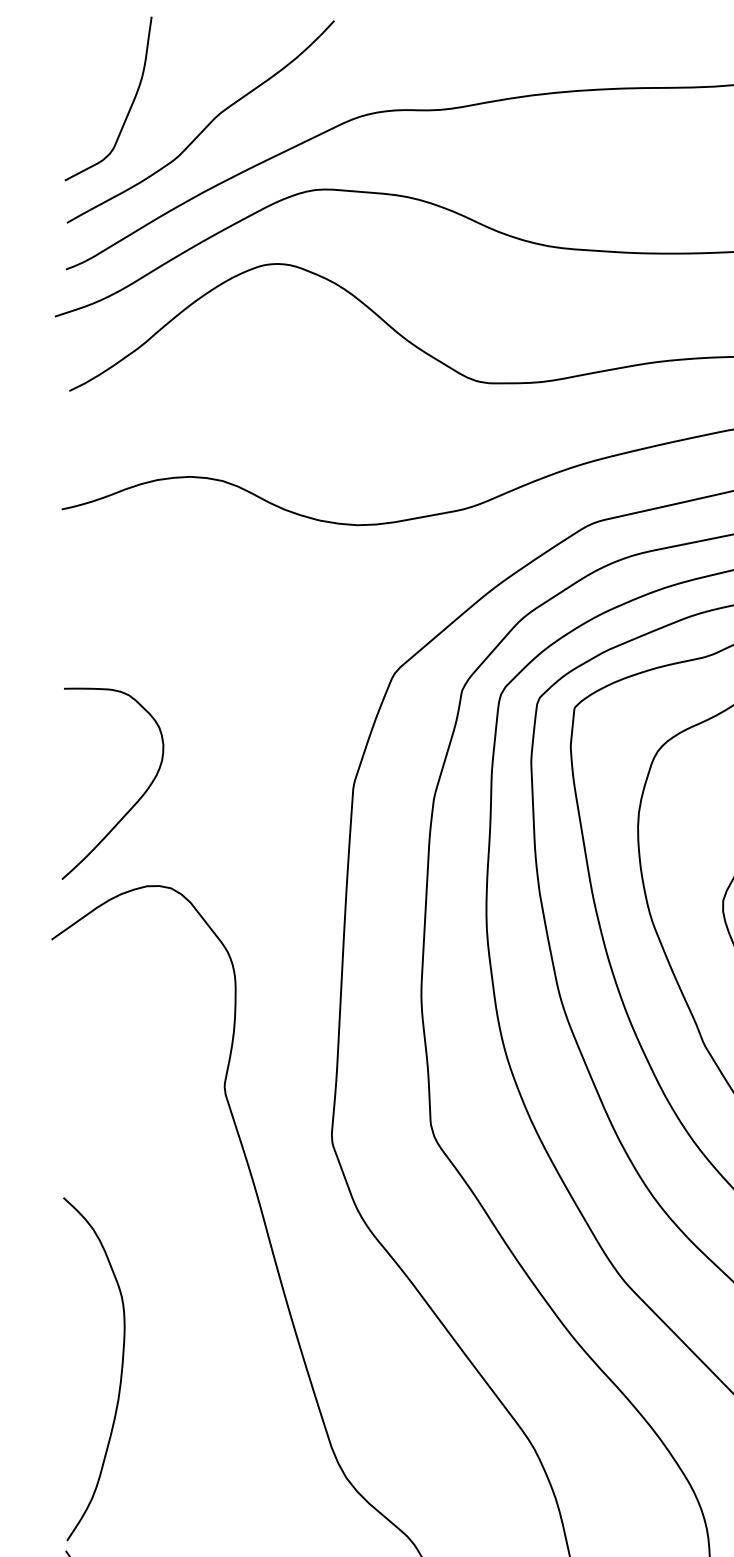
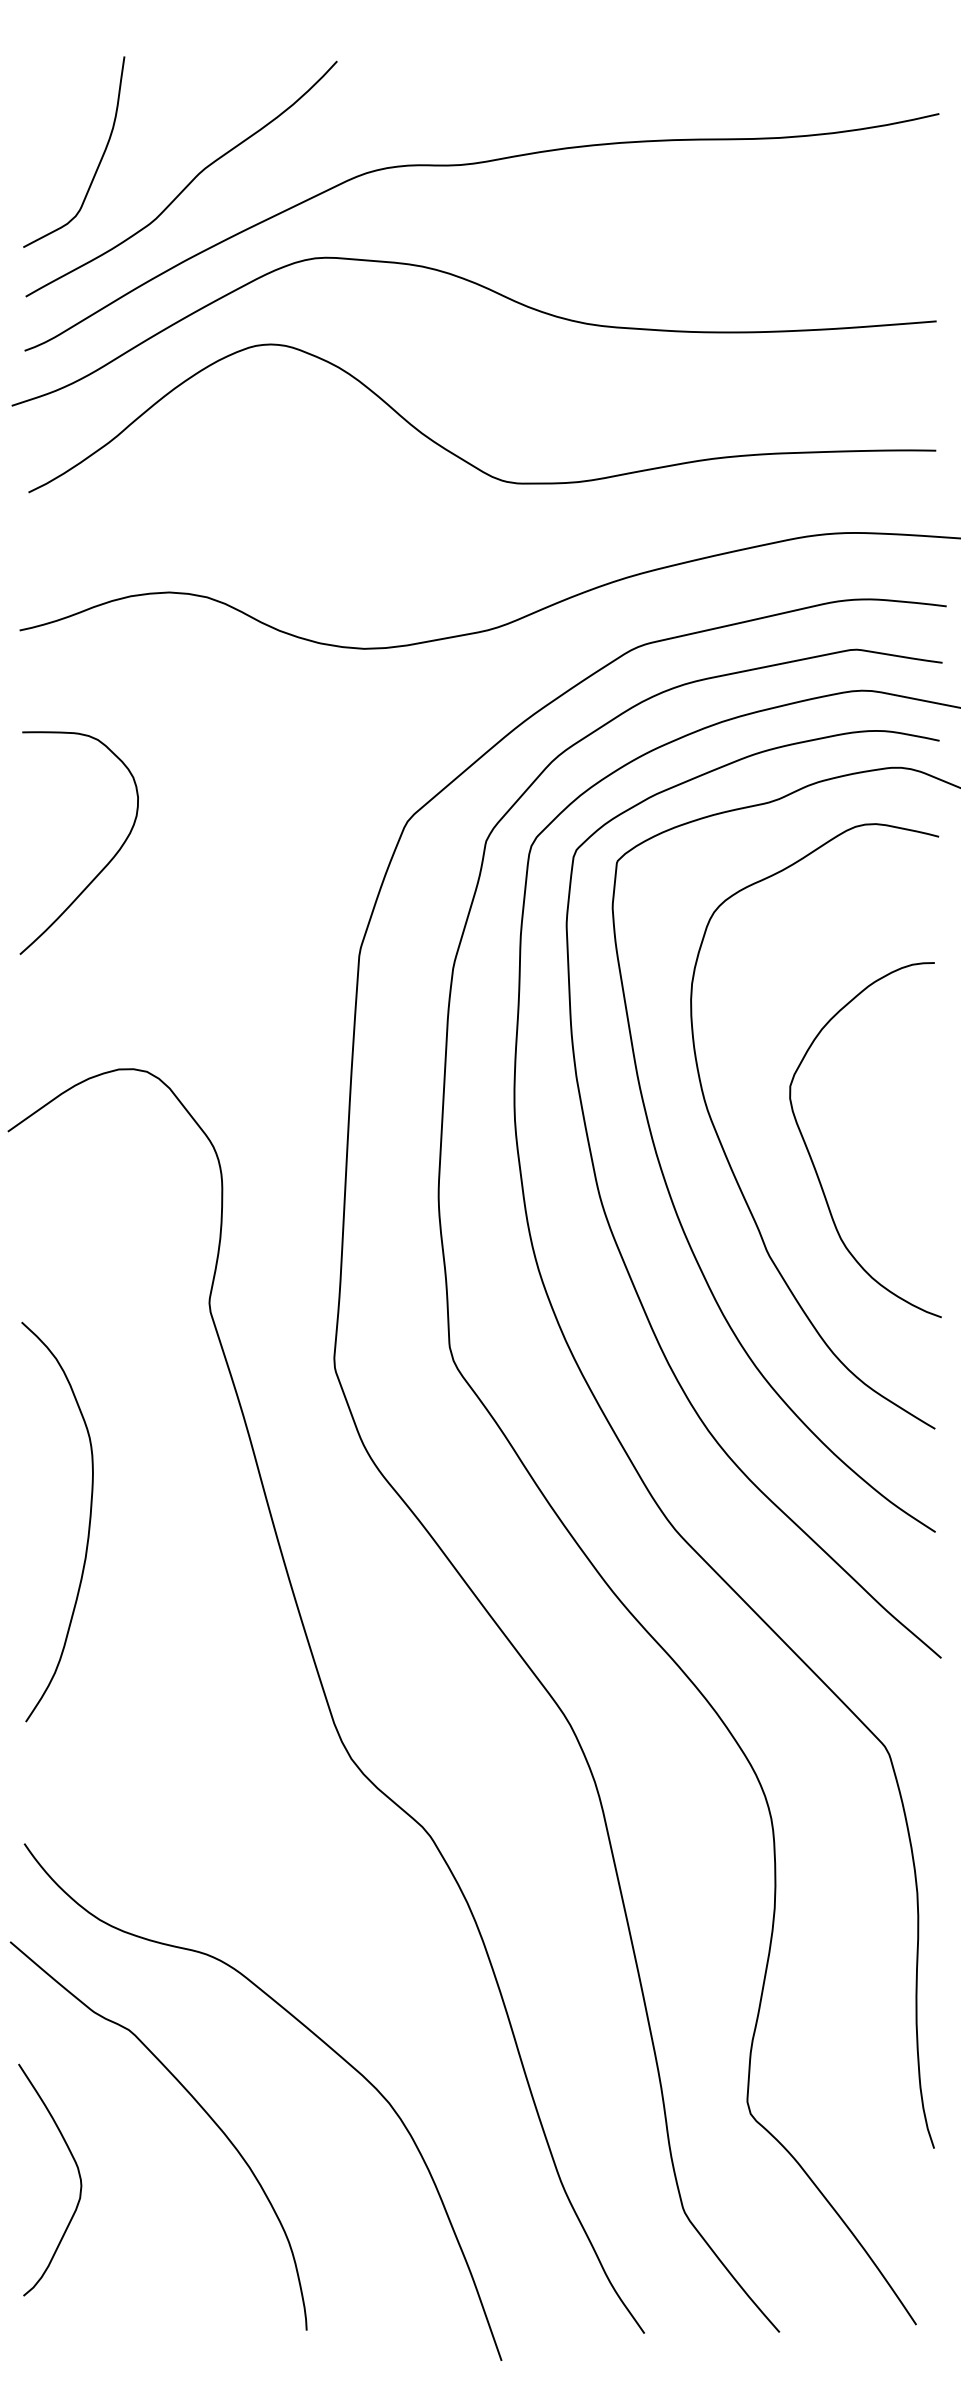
curve: (133, 804) -> (103, 867), moved
curve: (120, 1371) -> (88, 1524), moved

